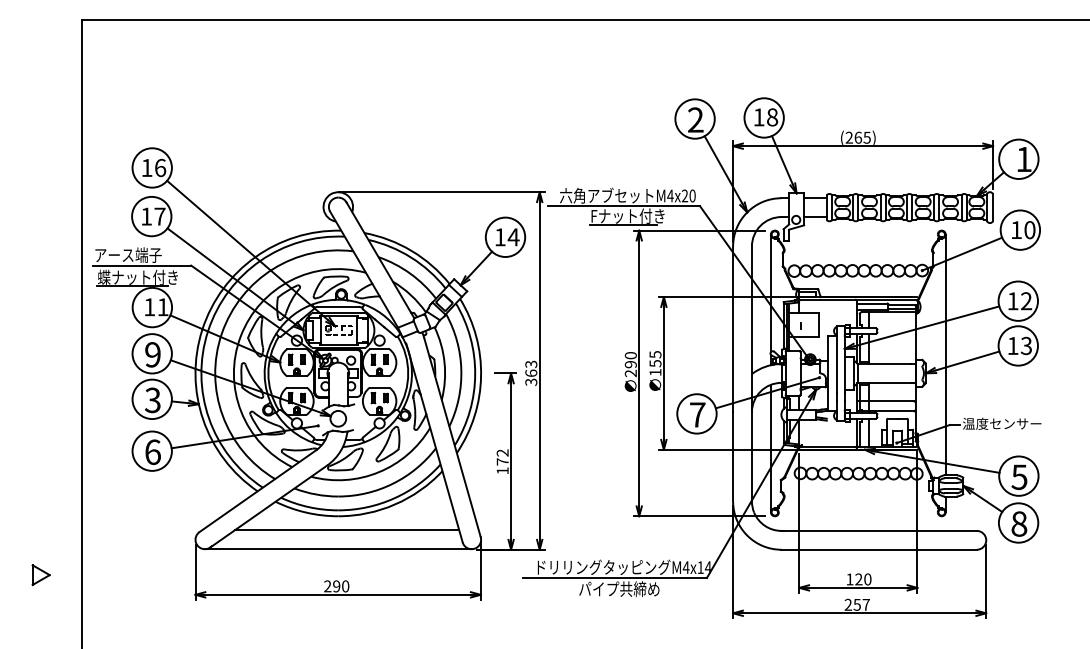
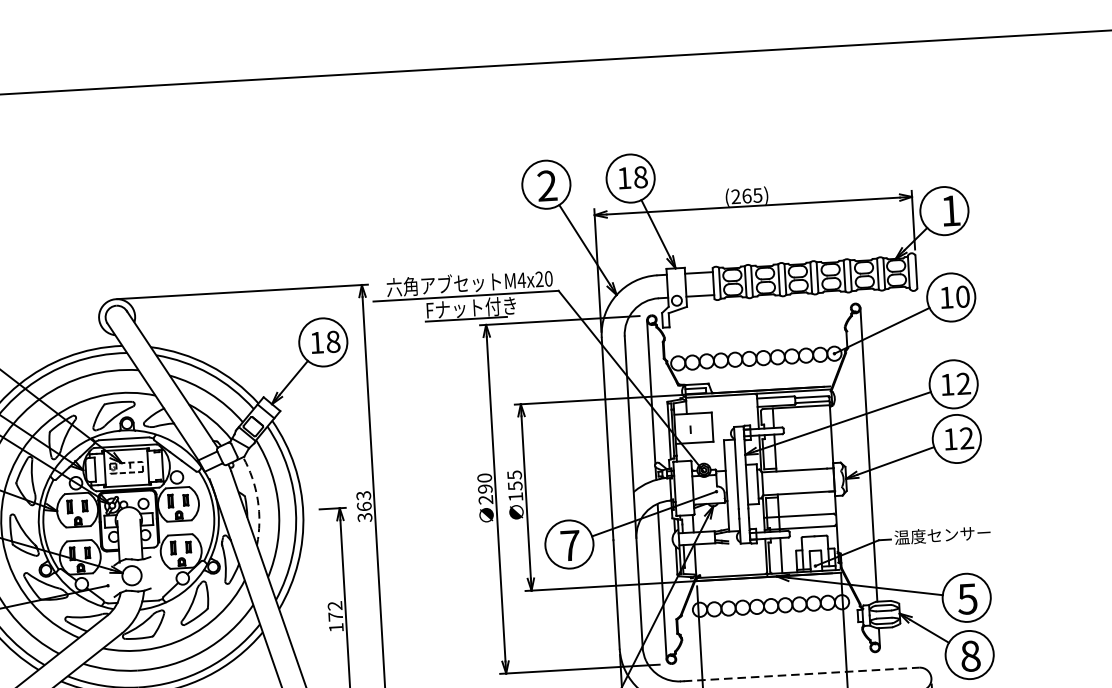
text: (513, 237) -> (333, 342), 14 -> 18
text: (1026, 346) -> (966, 439), 13 -> 12
arc: (444, 362) -> (257, 499), solid -> dashed
line: (880, 530) -> (801, 673), solid -> dashed

